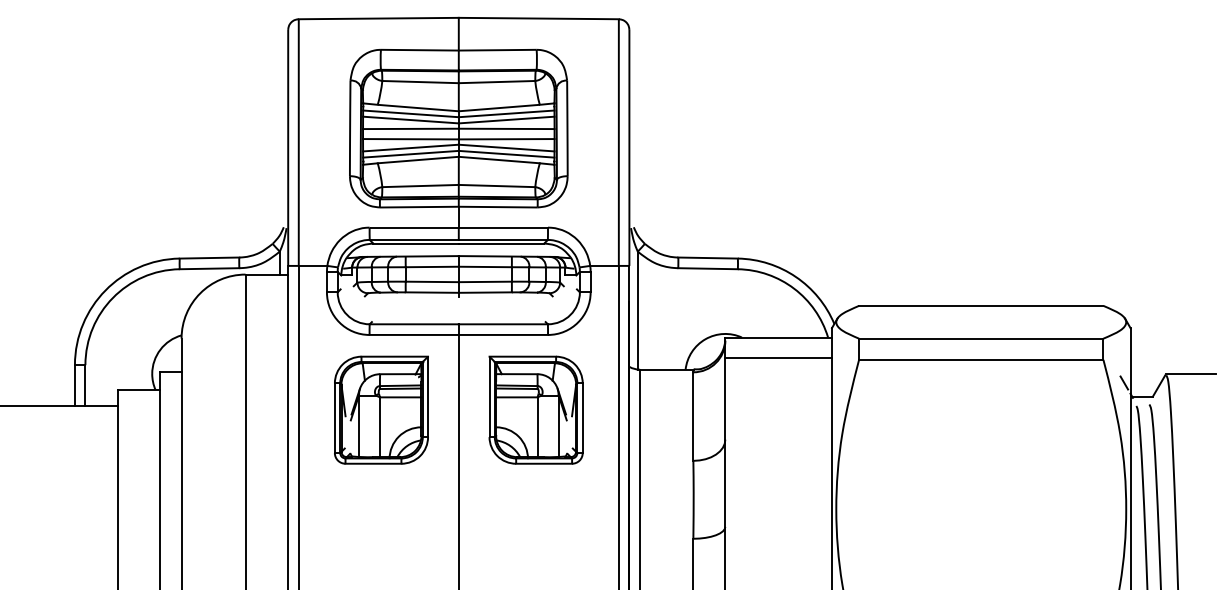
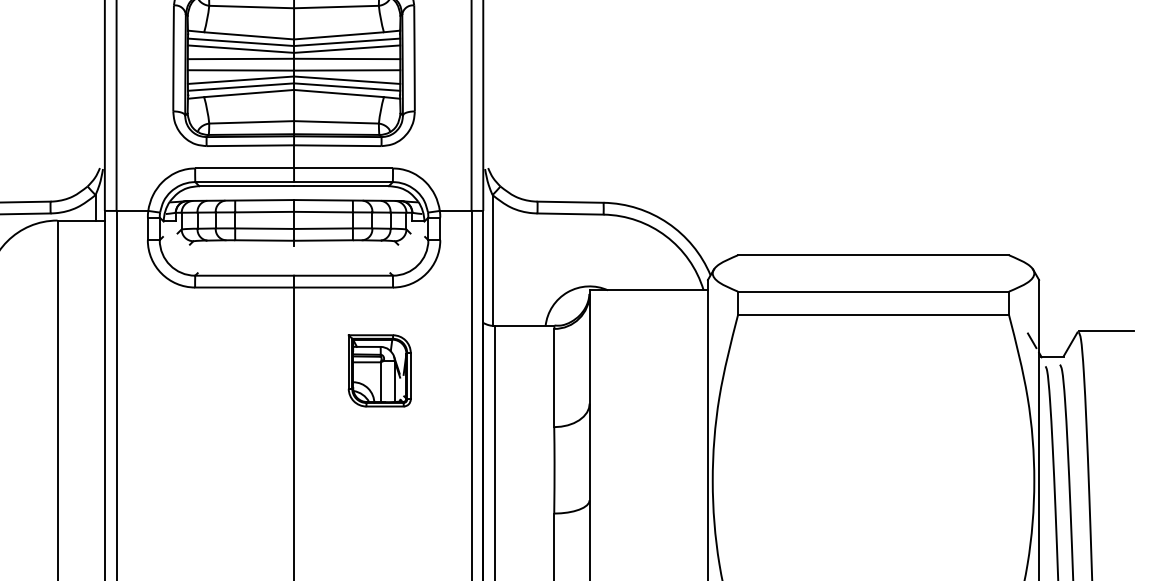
line: (778, 357) -> (648, 312), removed
part: (381, 409) -> (208, 370), removed
part: (535, 409) -> (379, 370), size x0.6

